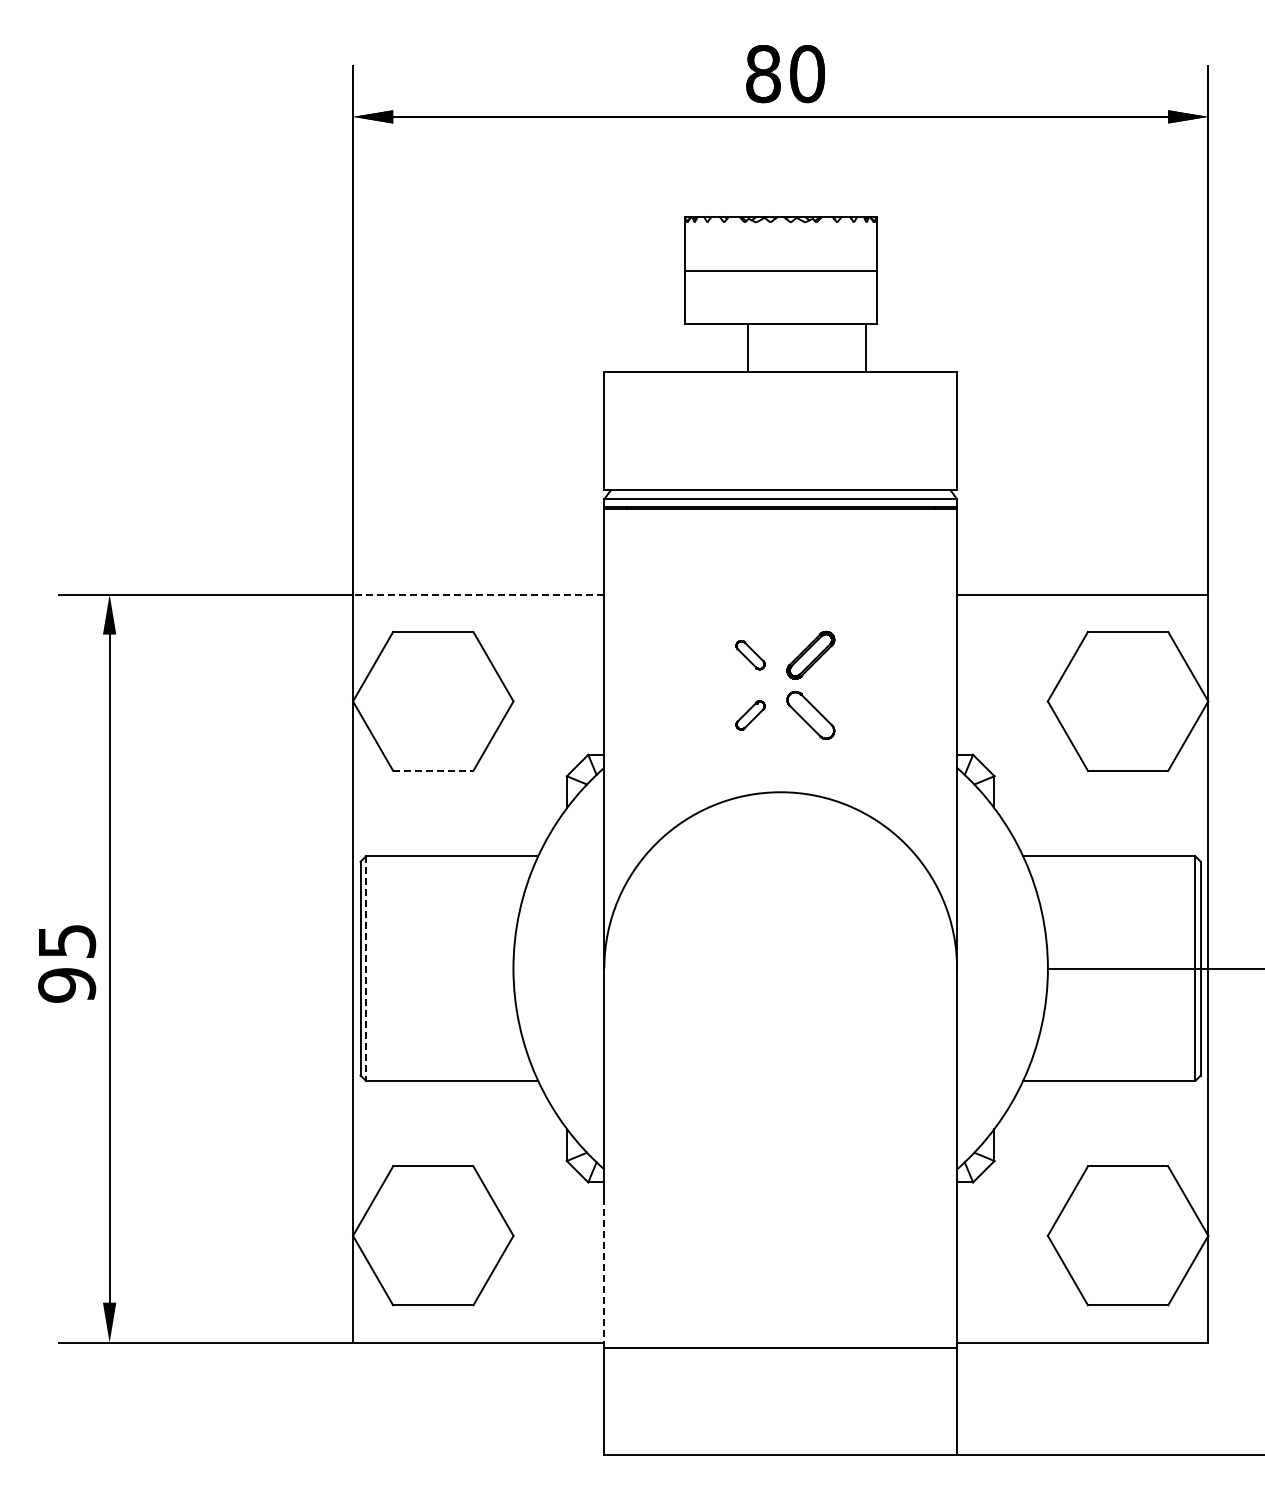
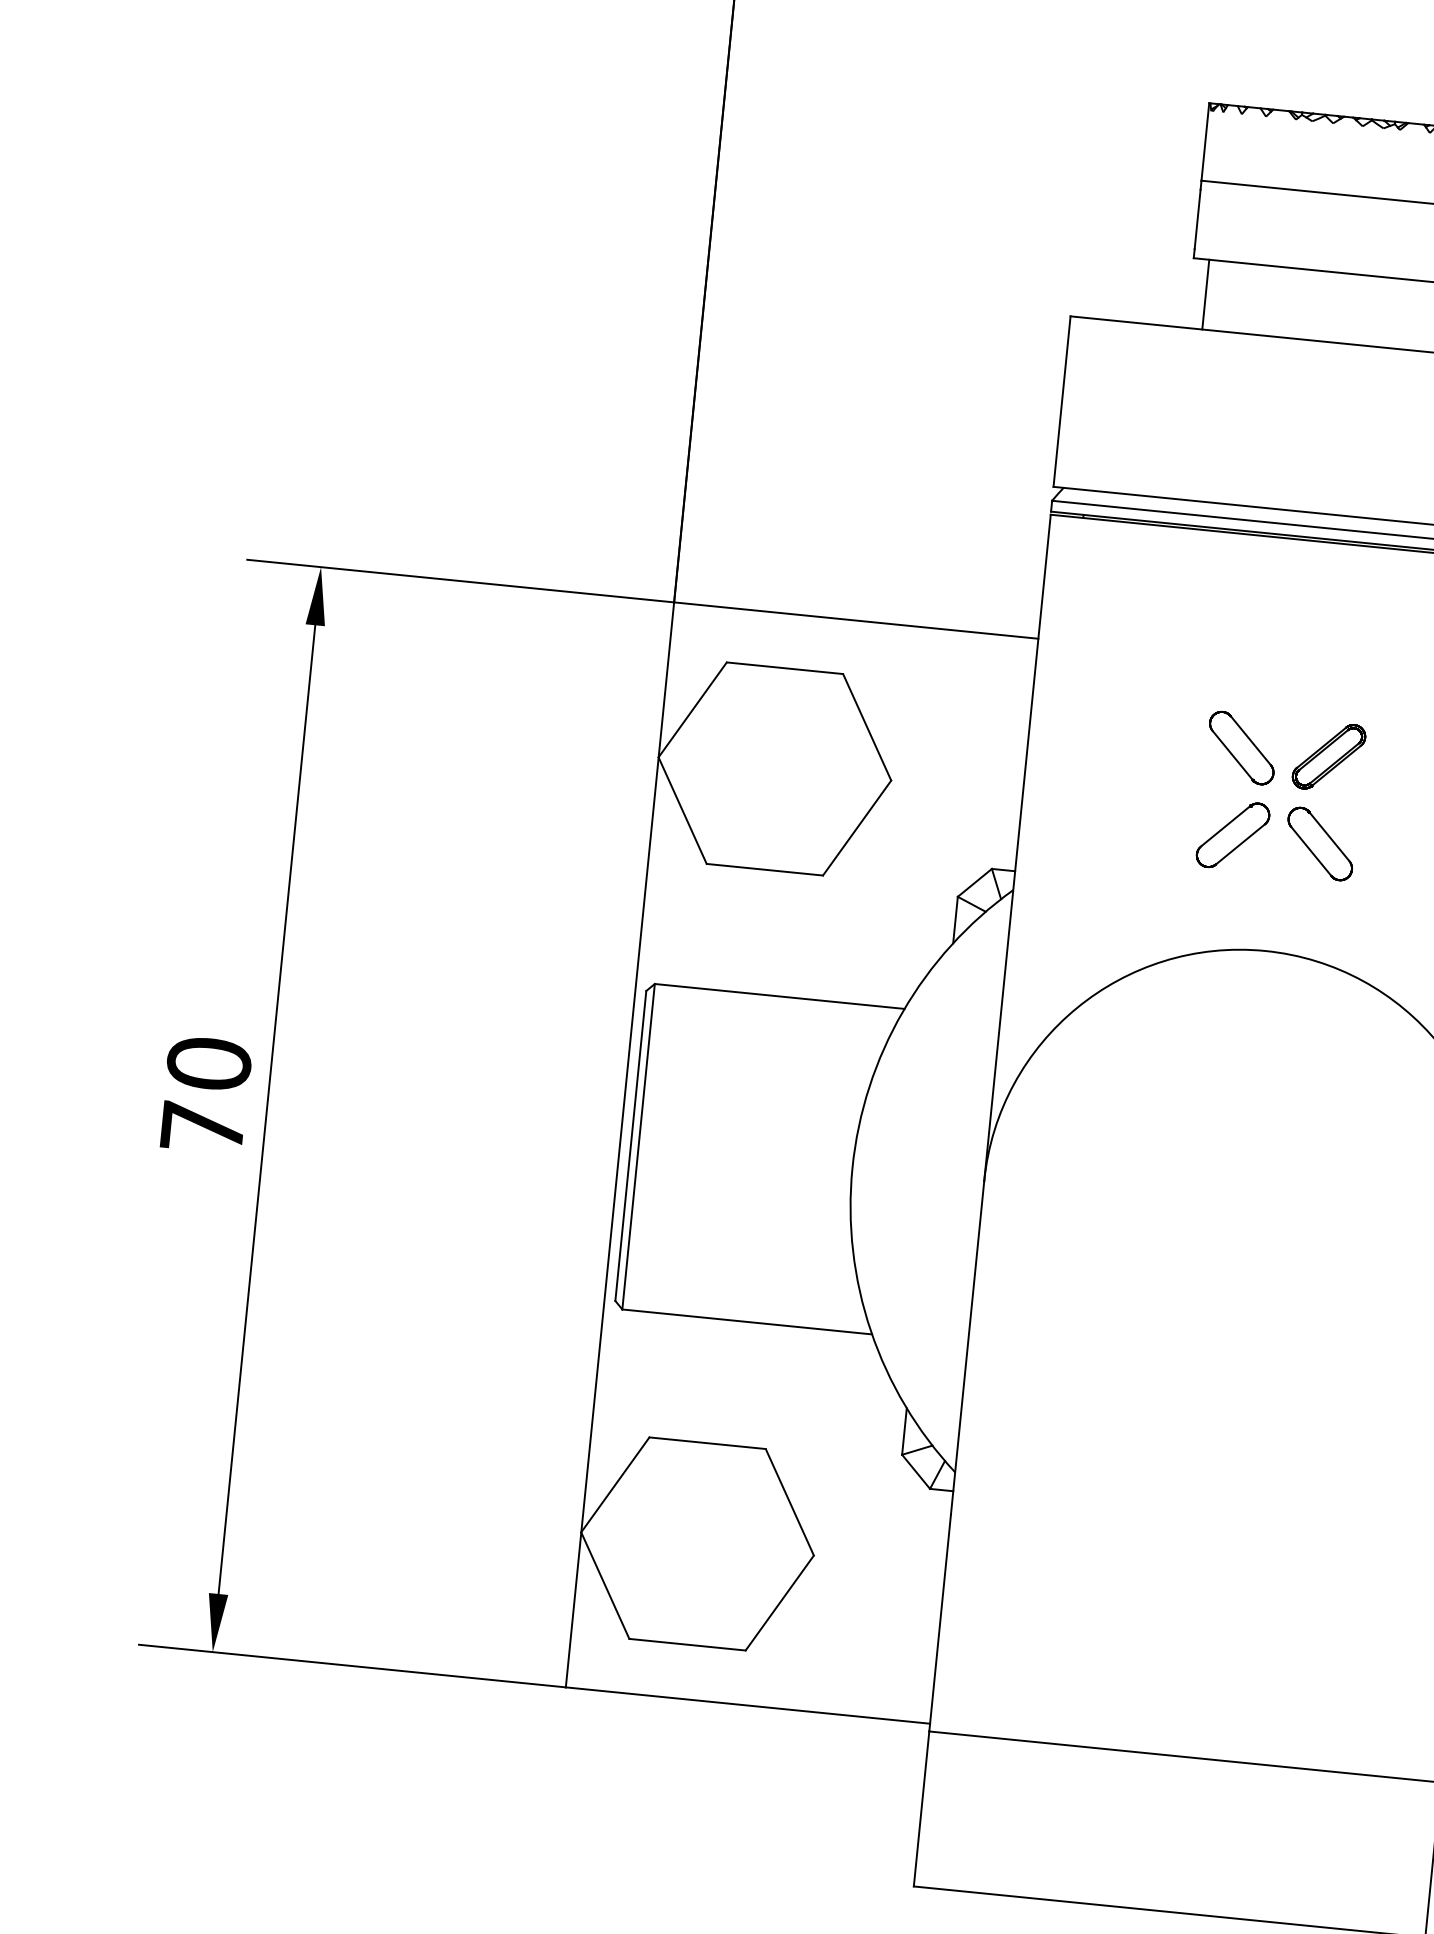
line: (748, 348) -> (1206, 295), moved
line: (478, 594) -> (855, 620), dashed -> solid
part: (750, 654) -> (1241, 746), size x1.67
part: (750, 715) -> (1232, 835), size x1.67
line: (433, 770) -> (765, 869), dashed -> solid
text: (67, 962) -> (206, 1094), 95 -> 70
line: (365, 969) -> (637, 1147), dashed -> solid
line: (604, 1273) -> (940, 1623), dashed -> solid

